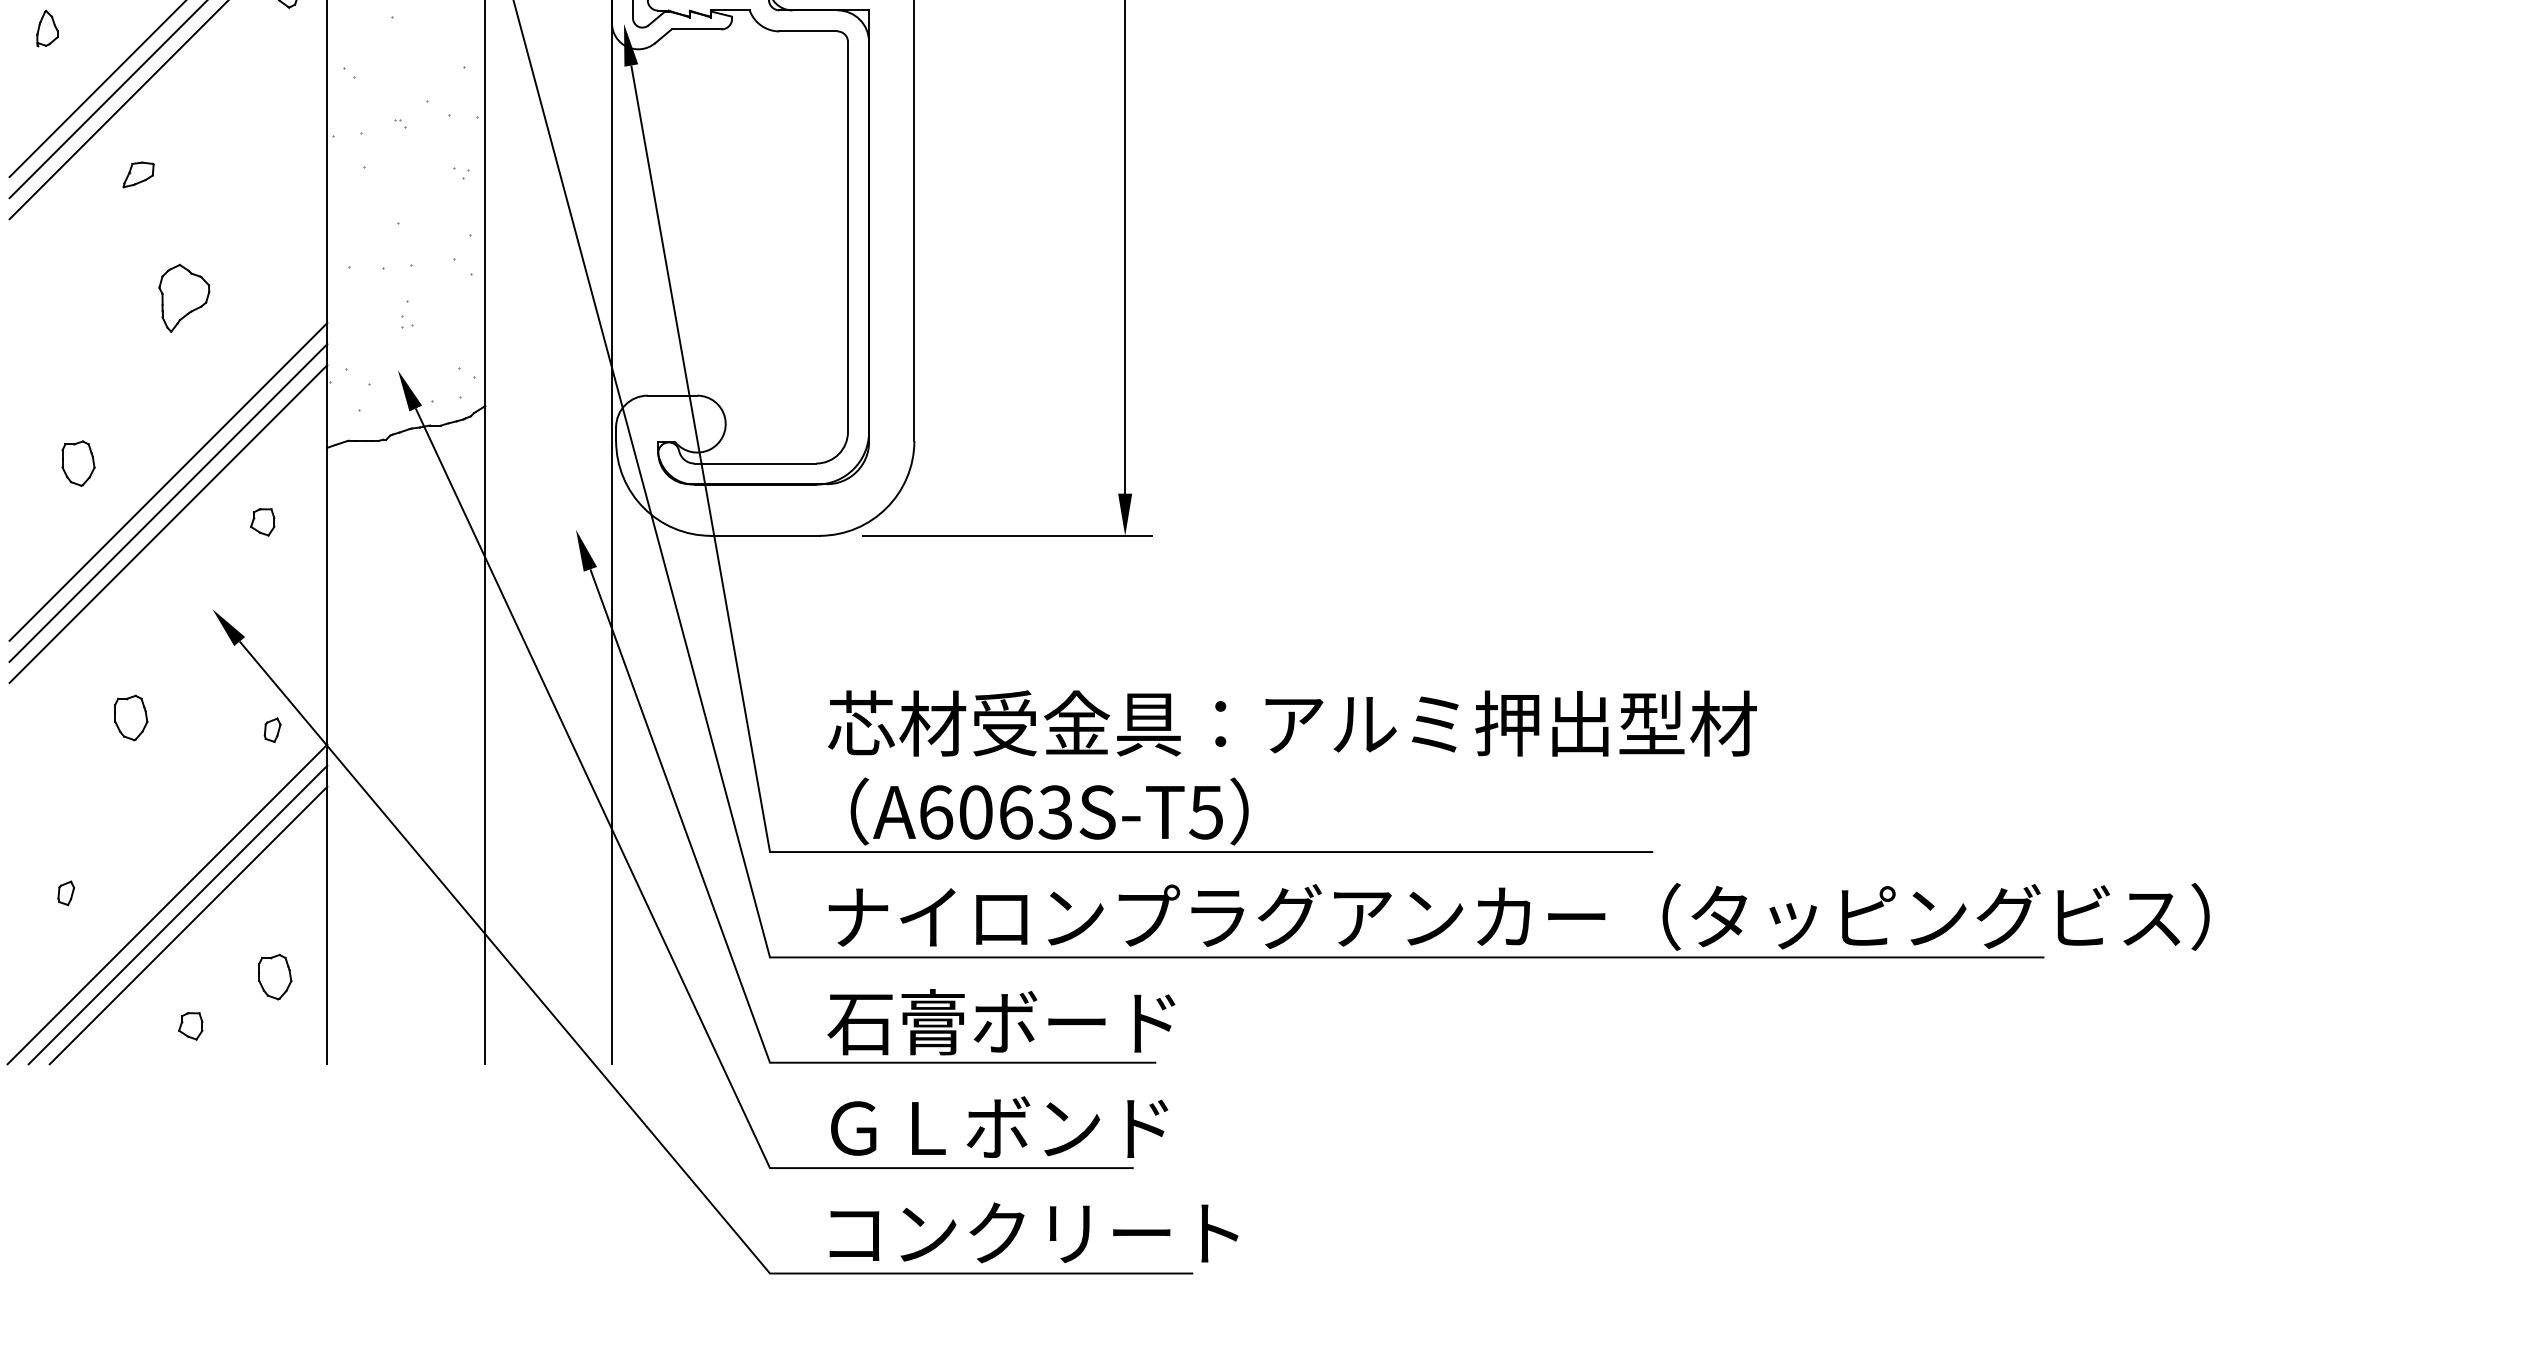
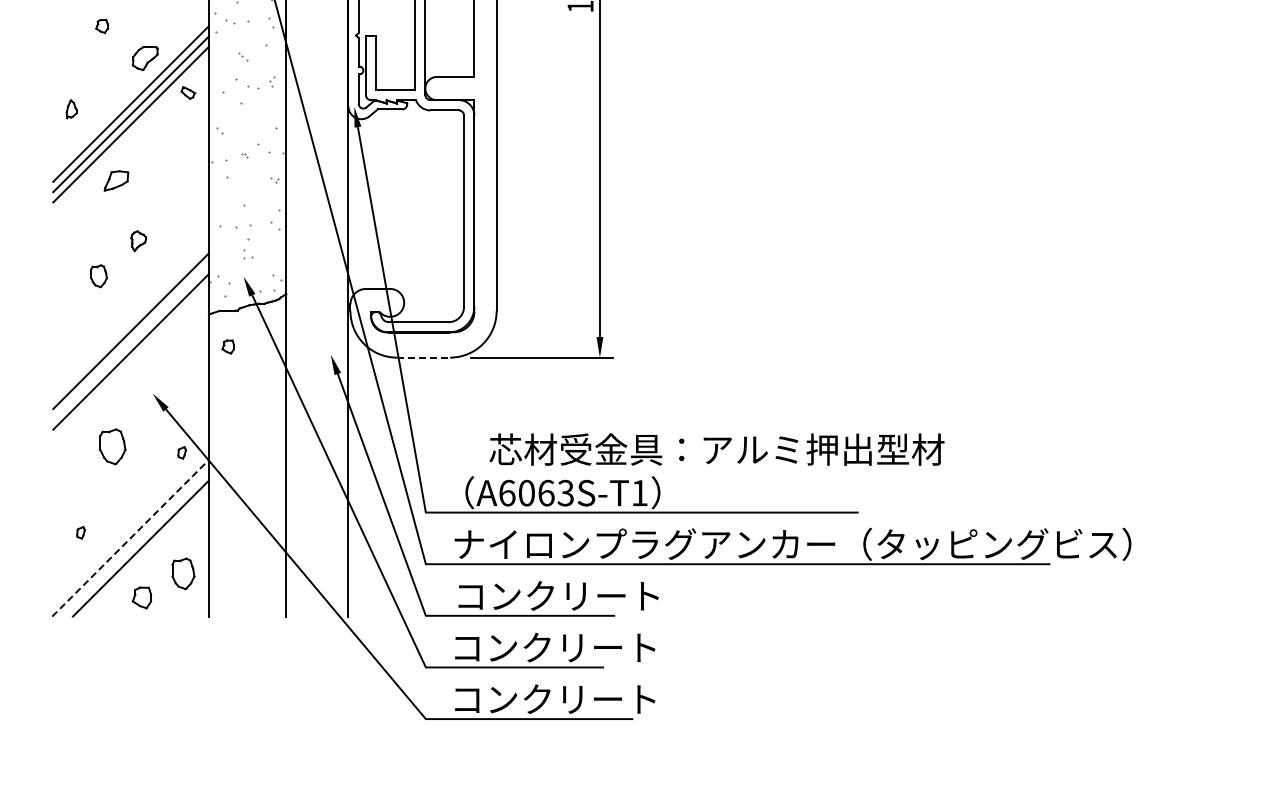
part: (138, 174) -> (116, 180), size x1.6
part: (183, 296) -> (138, 240), size x0.6
part: (405, 315) -> (247, 249), size x1.6
part: (77, 464) -> (98, 276), moved
line: (167, 502) -> (130, 341), removed
part: (261, 521) -> (227, 346), moved
line: (765, 535) -> (423, 357), solid -> dashed
part: (130, 717) -> (112, 446), size x1.6
text: (1291, 723) -> (716, 449), moved
text: (1205, 813) -> (639, 493), A6063S-T5 -> A6063S-T1
line: (167, 904) -> (130, 538), solid -> dashed
line: (177, 915) -> (135, 543), removed
part: (275, 976) -> (183, 573), size x1.4
text: (1036, 1021) -> (556, 595), 石膏ボード -> コンクリート
part: (189, 1025) -> (141, 597), size x1.6
text: (1034, 1127) -> (555, 647), ＧＬボンド -> コンクリート

